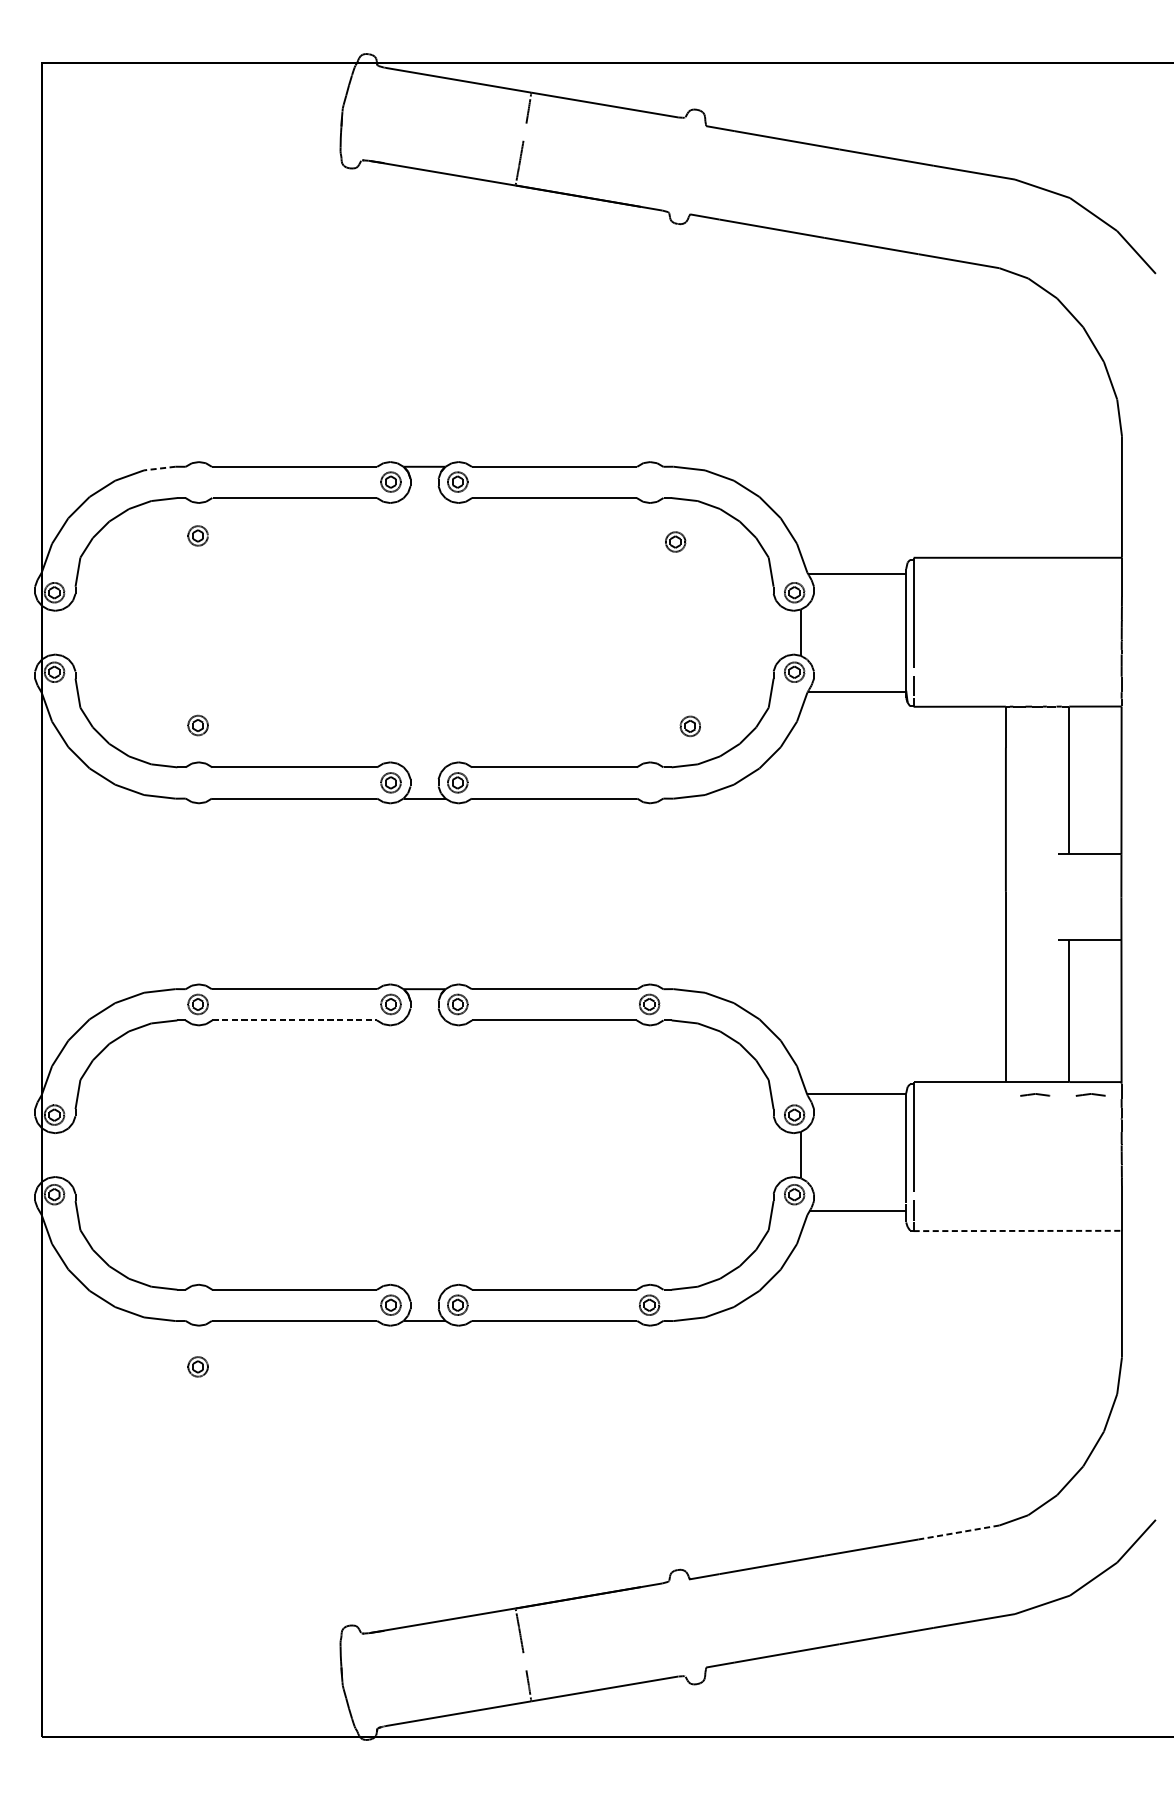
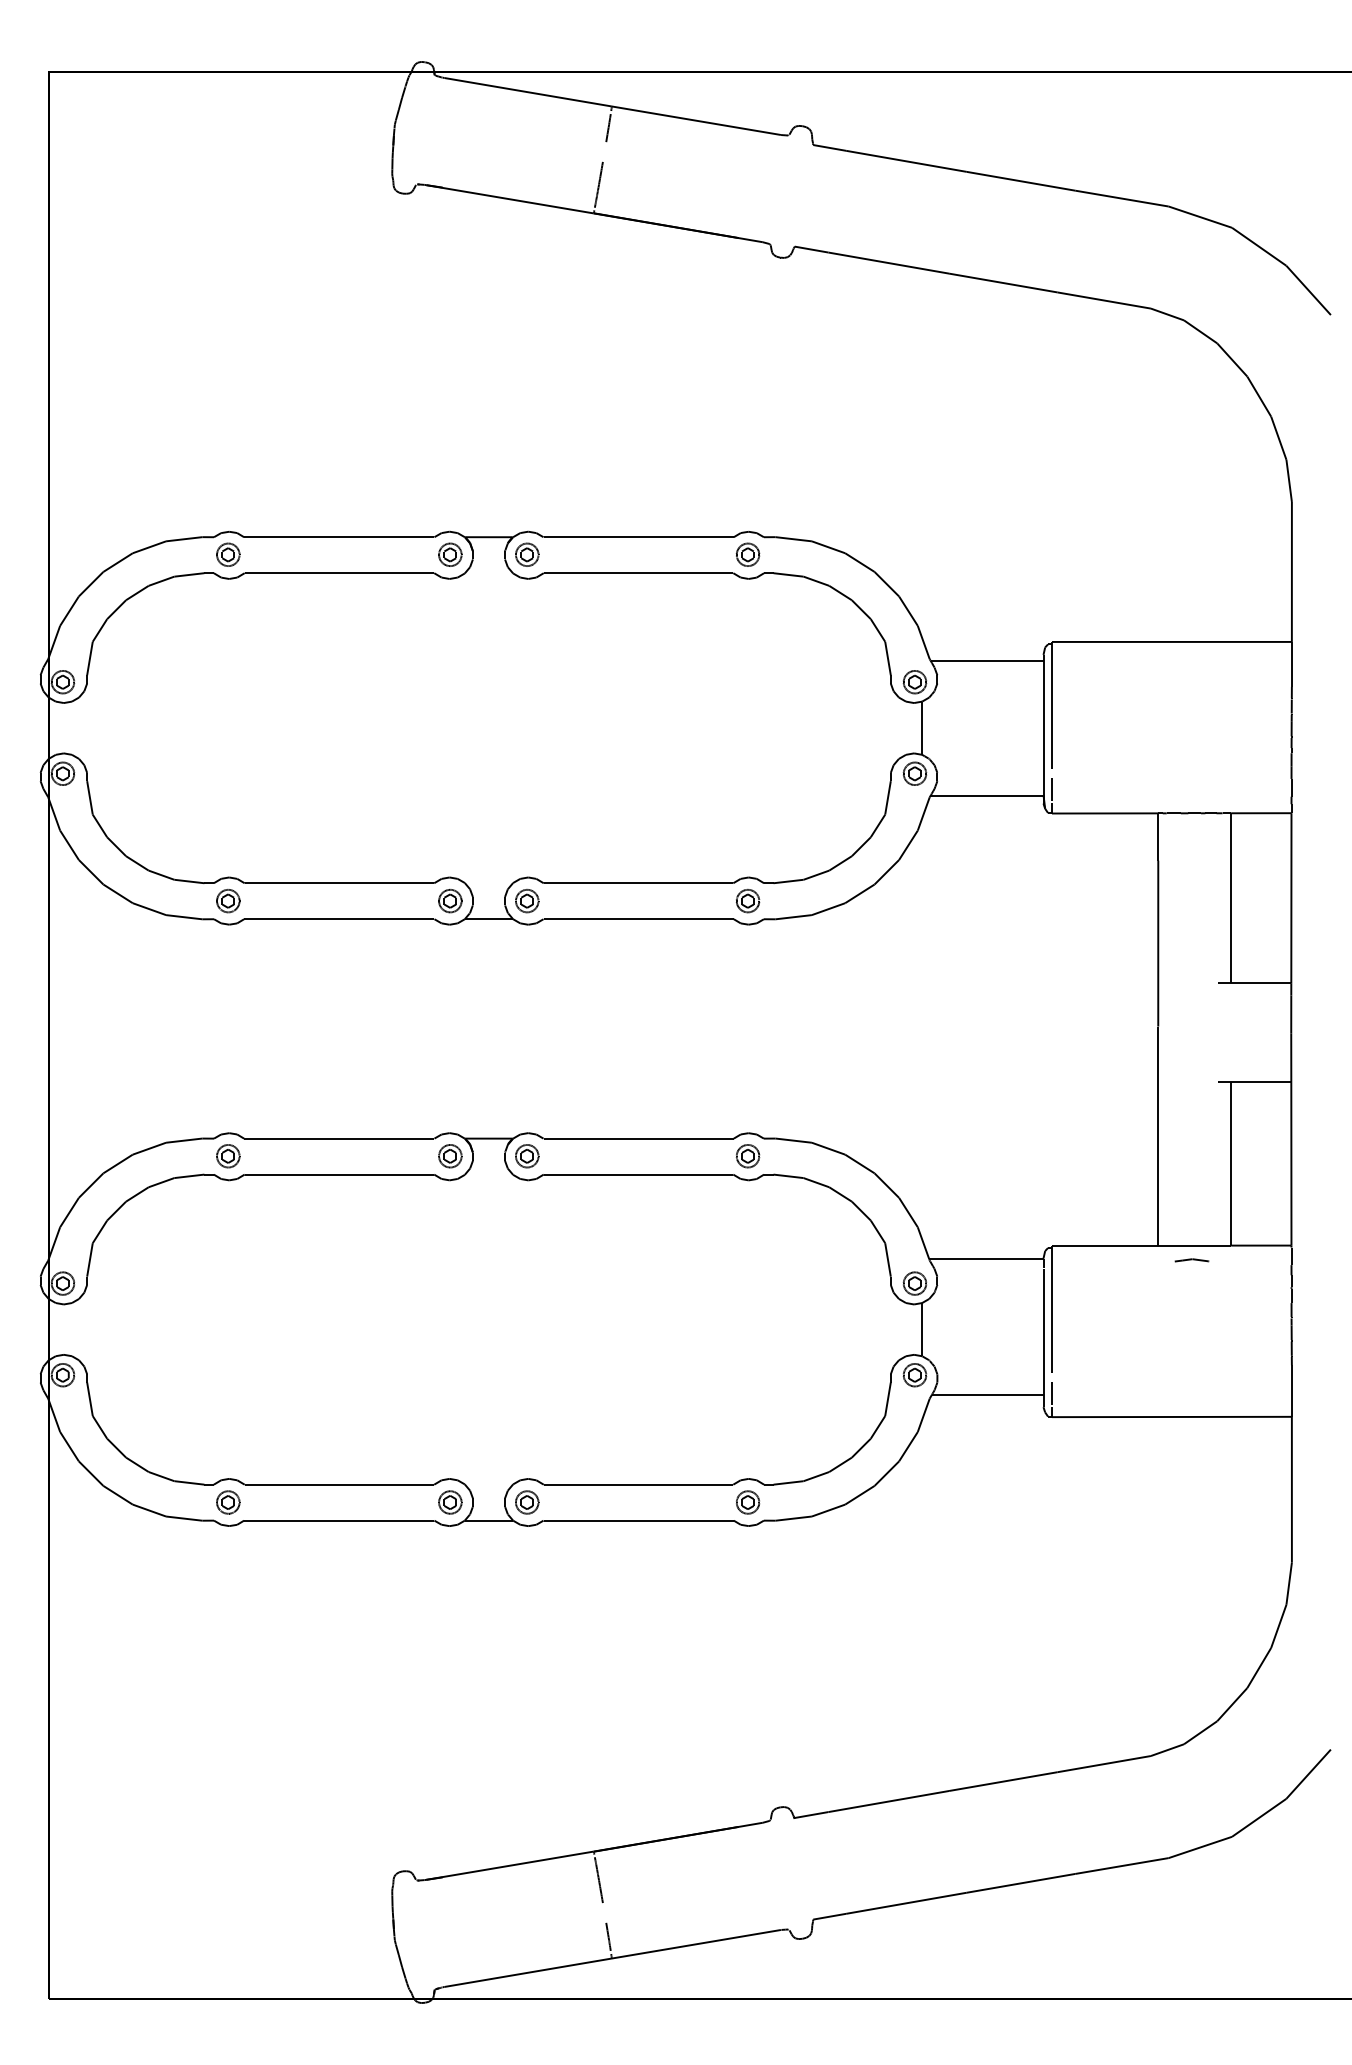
line: (159, 468) -> (183, 539), dashed -> solid
part: (198, 535) -> (228, 554), moved
part: (675, 541) -> (747, 554), moved
part: (198, 725) -> (228, 901), moved
part: (689, 726) -> (747, 901), moved
line: (294, 1020) -> (339, 1174), dashed -> solid
part: (1090, 1095) -> (1255, 1260), removed
line: (1017, 1230) -> (1171, 1416), dashed -> solid
part: (198, 1366) -> (228, 1502), moved
line: (958, 1532) -> (1103, 1764), dashed -> solid

